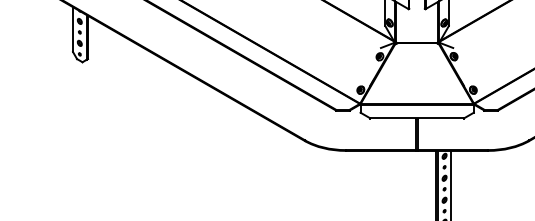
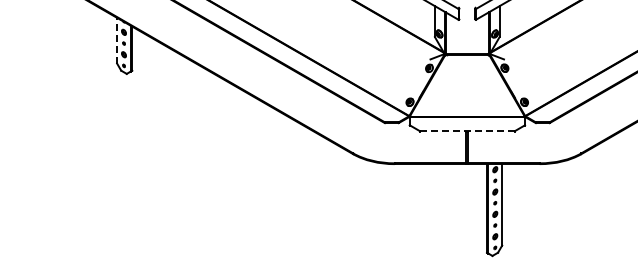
line: (73, 29) -> (117, 40), solid -> dashed
line: (417, 117) -> (467, 130), solid -> dashed

